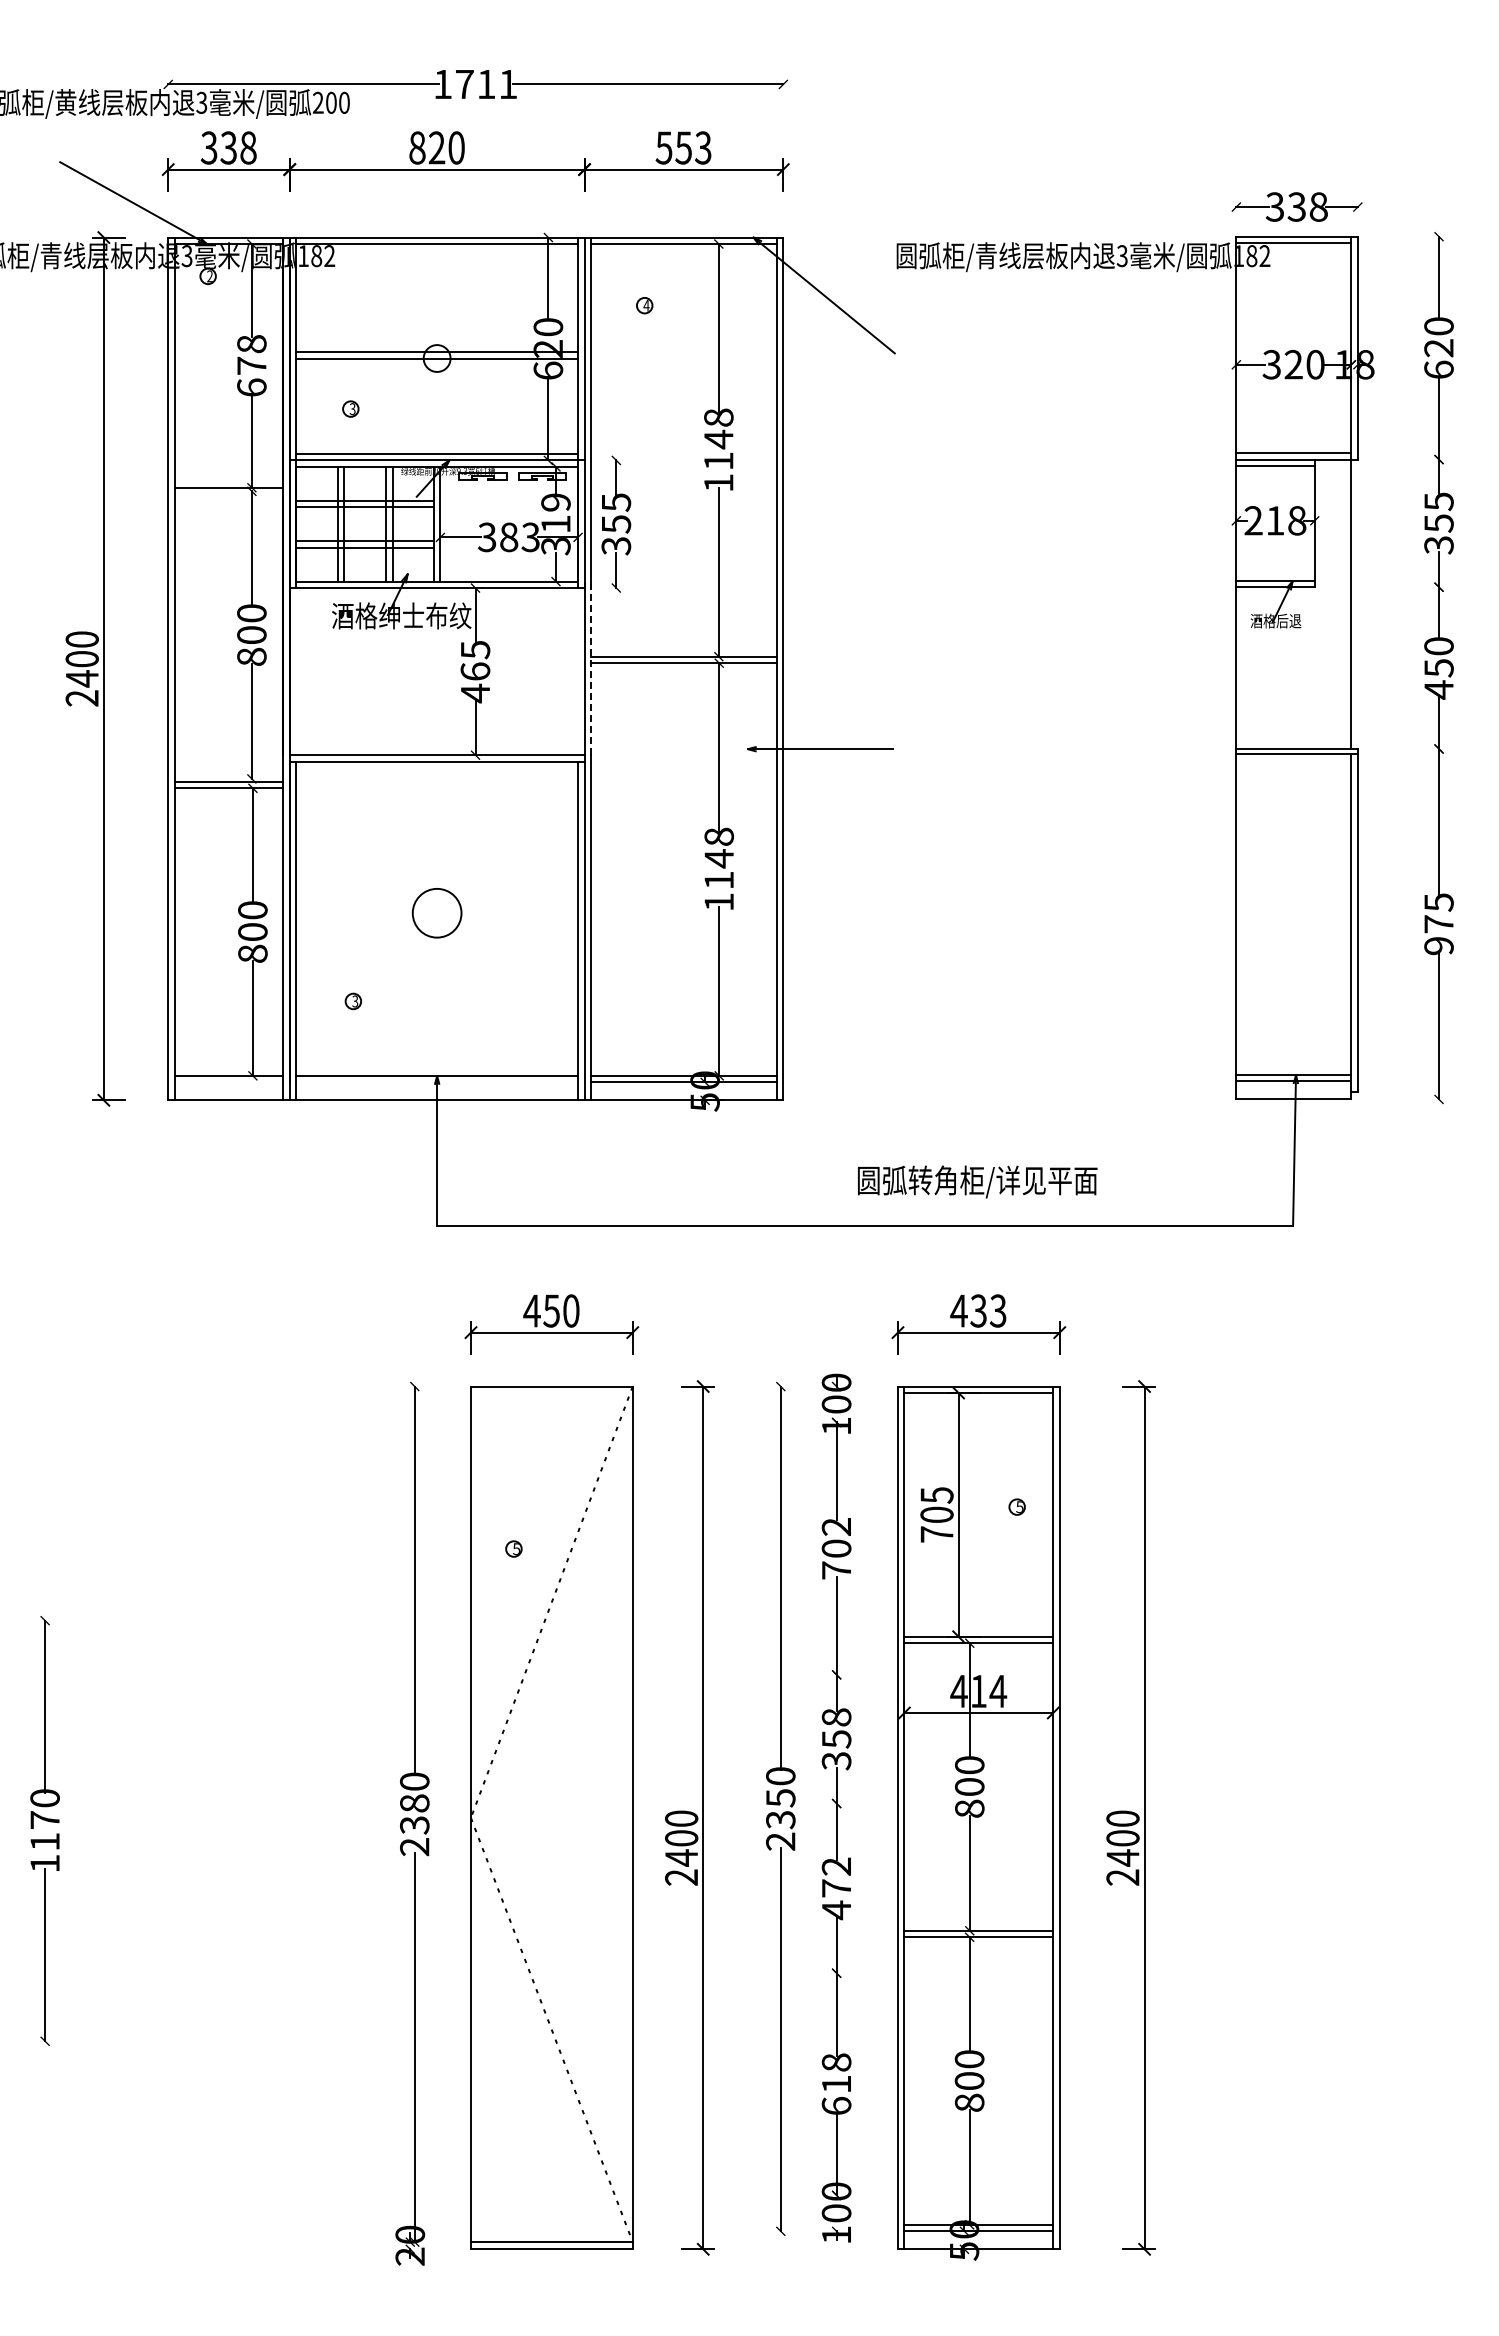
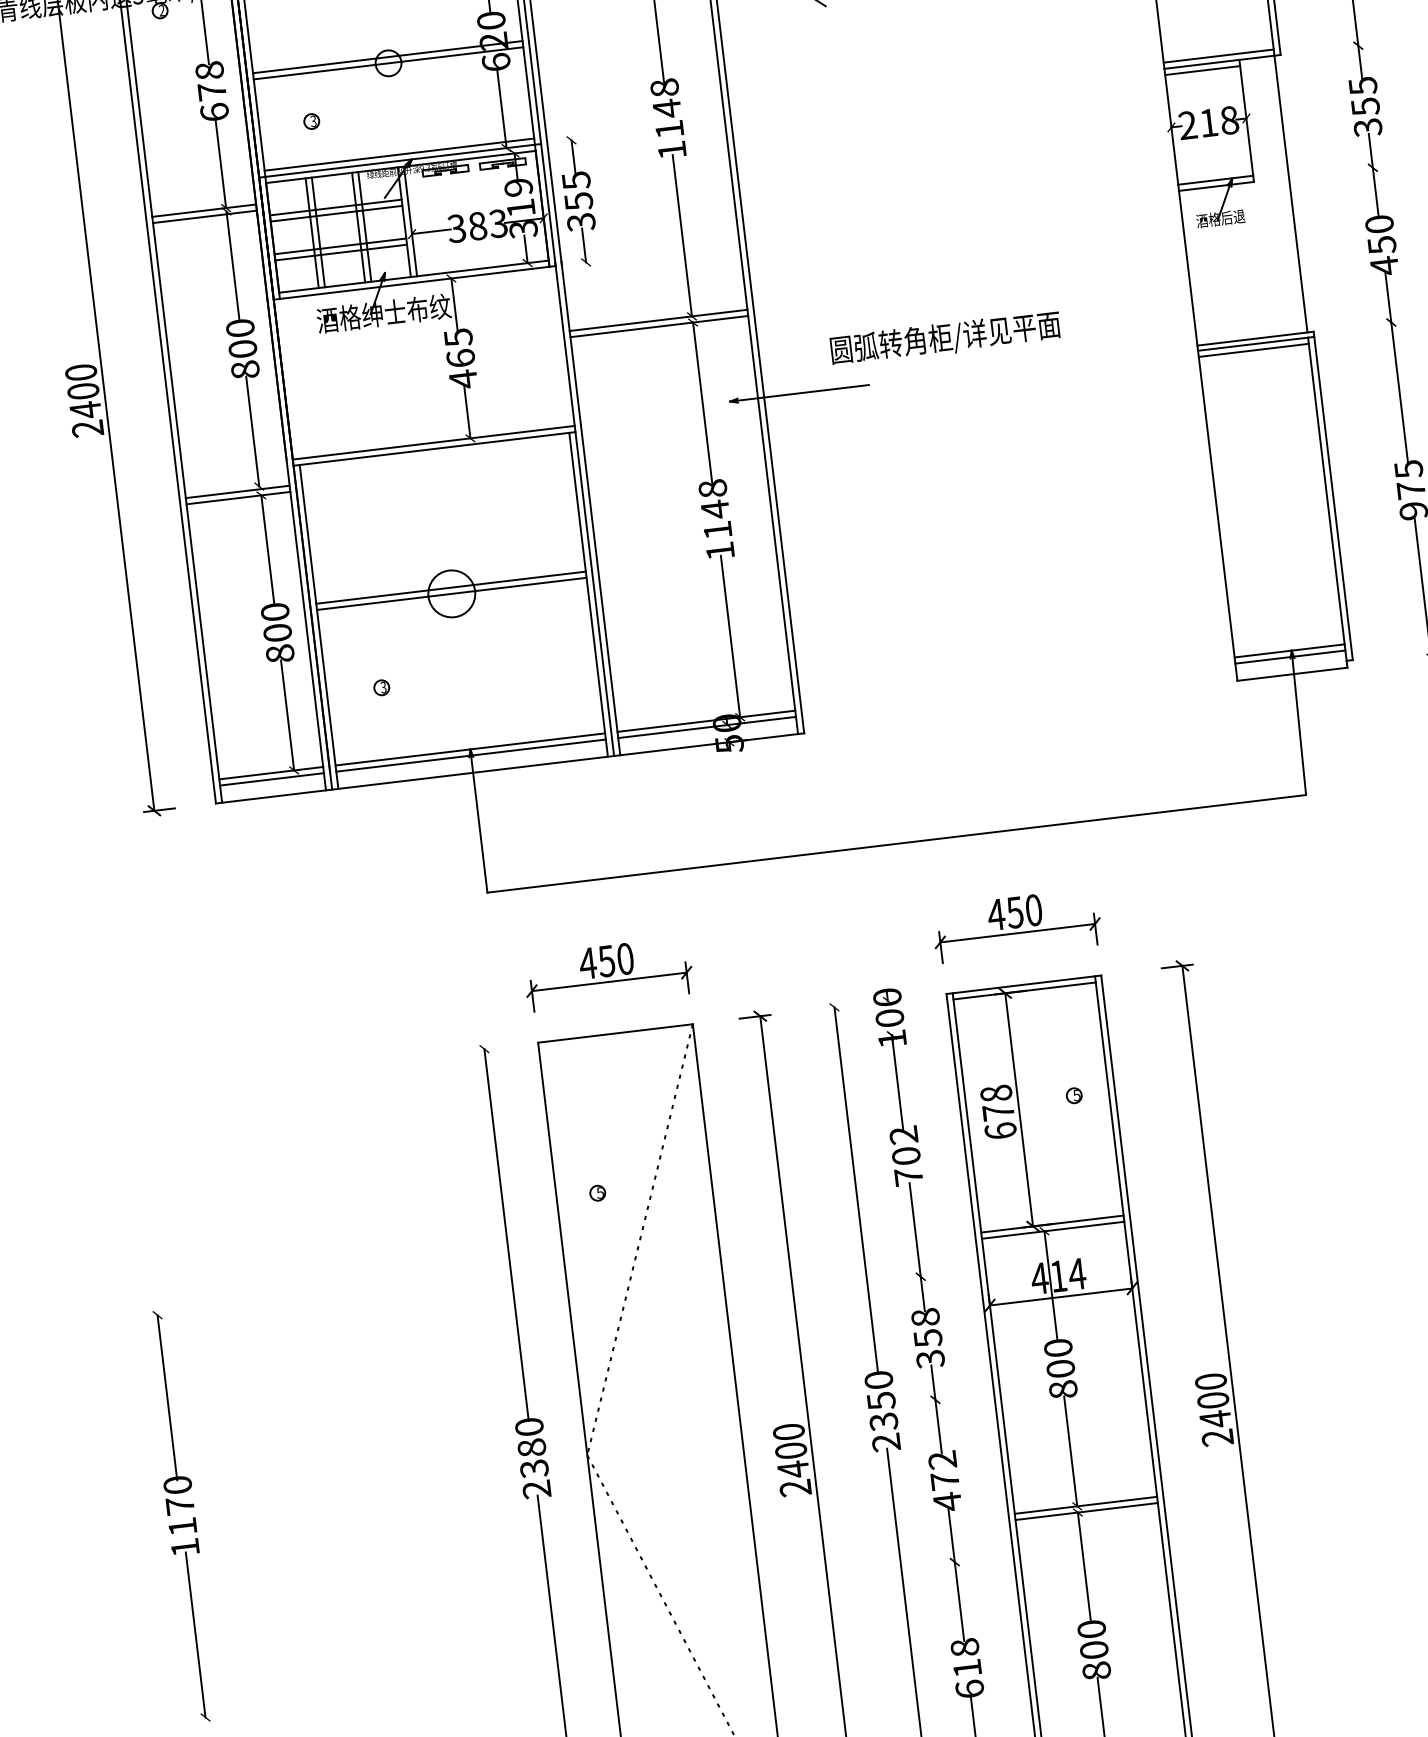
line: (228, 494) -> (204, 217), added
line: (591, 669) -> (571, 343), dashed -> solid
line: (1293, 760) -> (1253, 350), added
line: (437, 906) -> (451, 587), added
line: (437, 913) -> (452, 594), added
line: (228, 1082) -> (271, 779), added
line: (437, 1082) -> (471, 755), added
text: (977, 1181) -> (945, 338), moved
text: (988, 1310) -> (1024, 910), 433 -> 450
text: (936, 1514) -> (997, 1111), 705 -> 678

